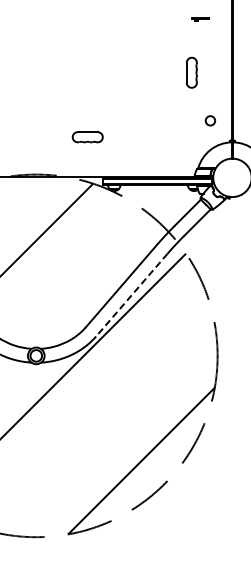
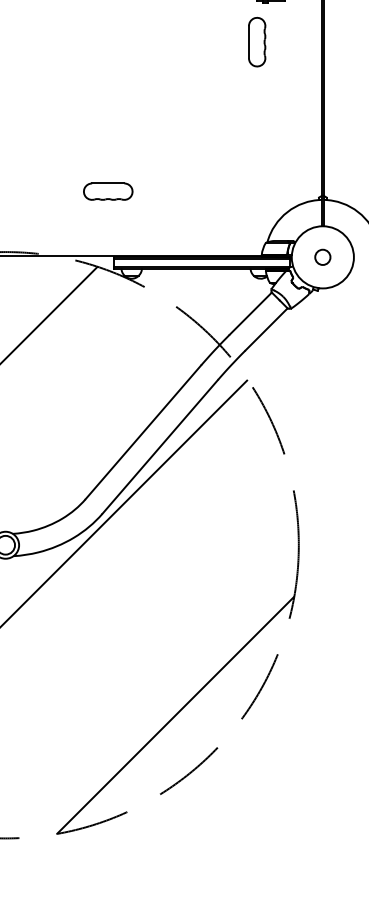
part: (191, 72) -> (256, 41), moved
circle: (209, 120) -> (321, 256), moved
part: (87, 137) -> (107, 192), moved
line: (131, 295) -> (159, 447), dashed -> solid

